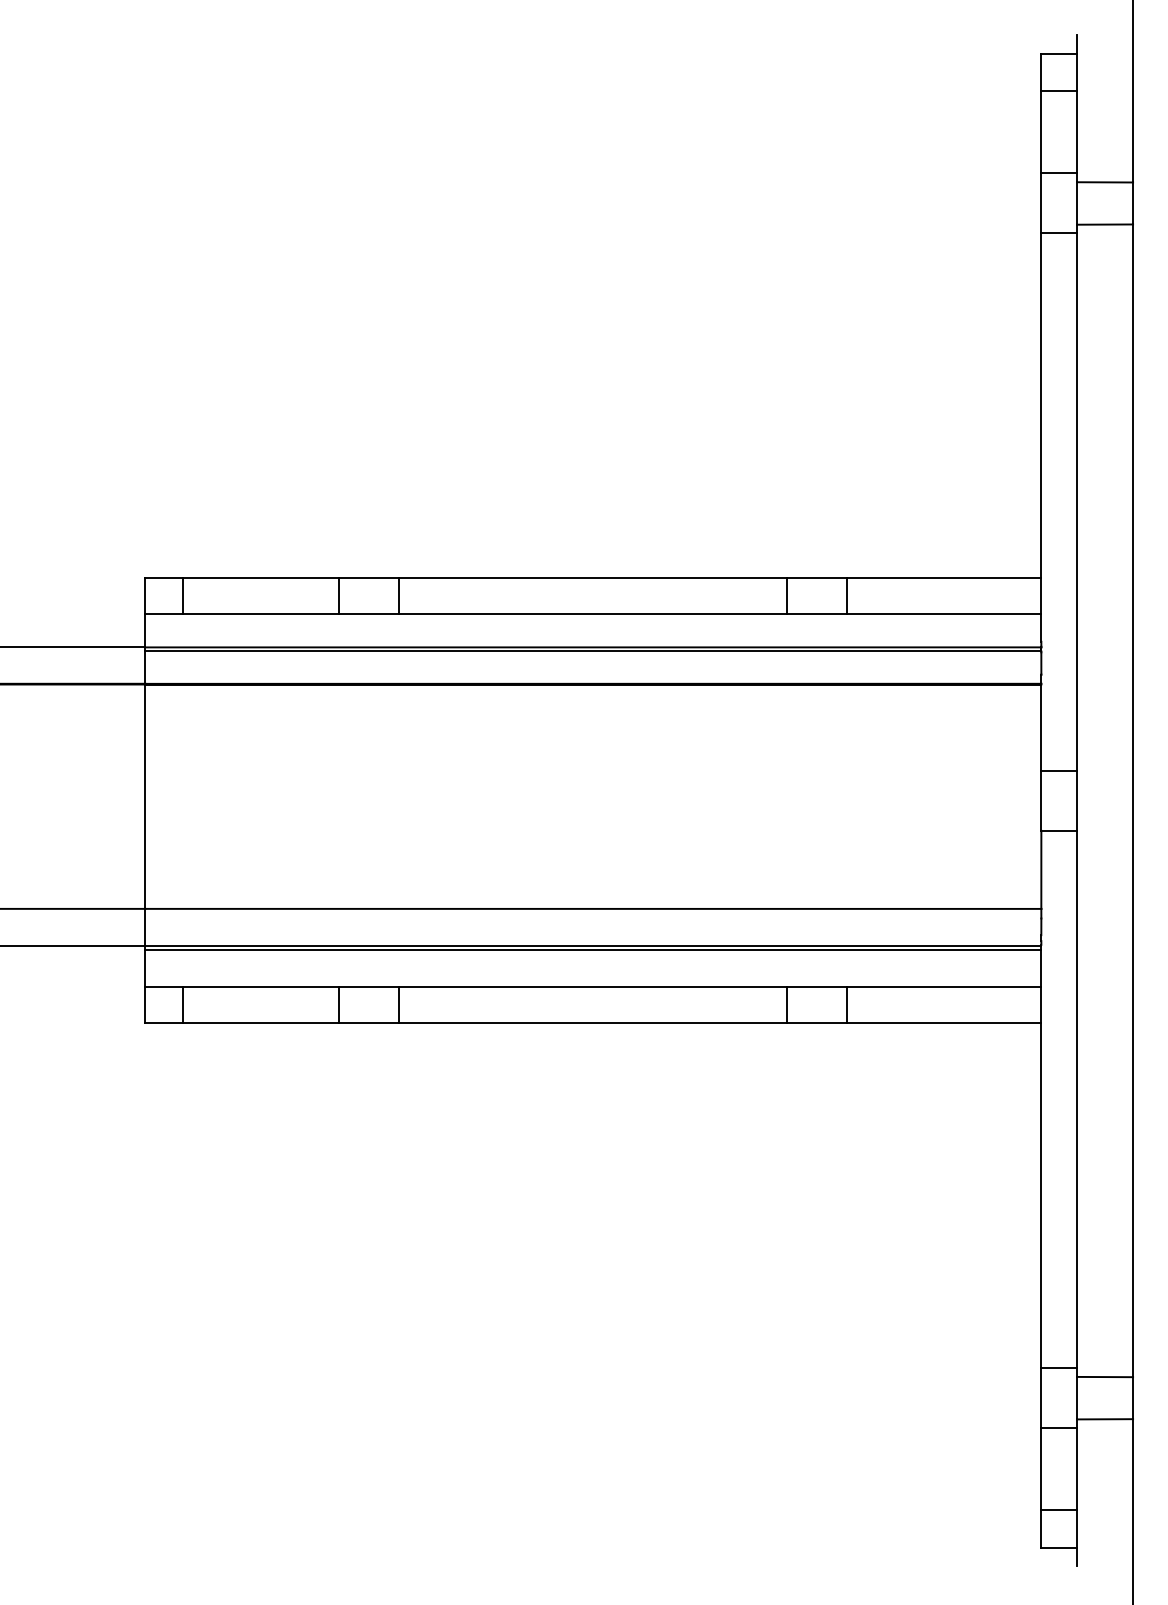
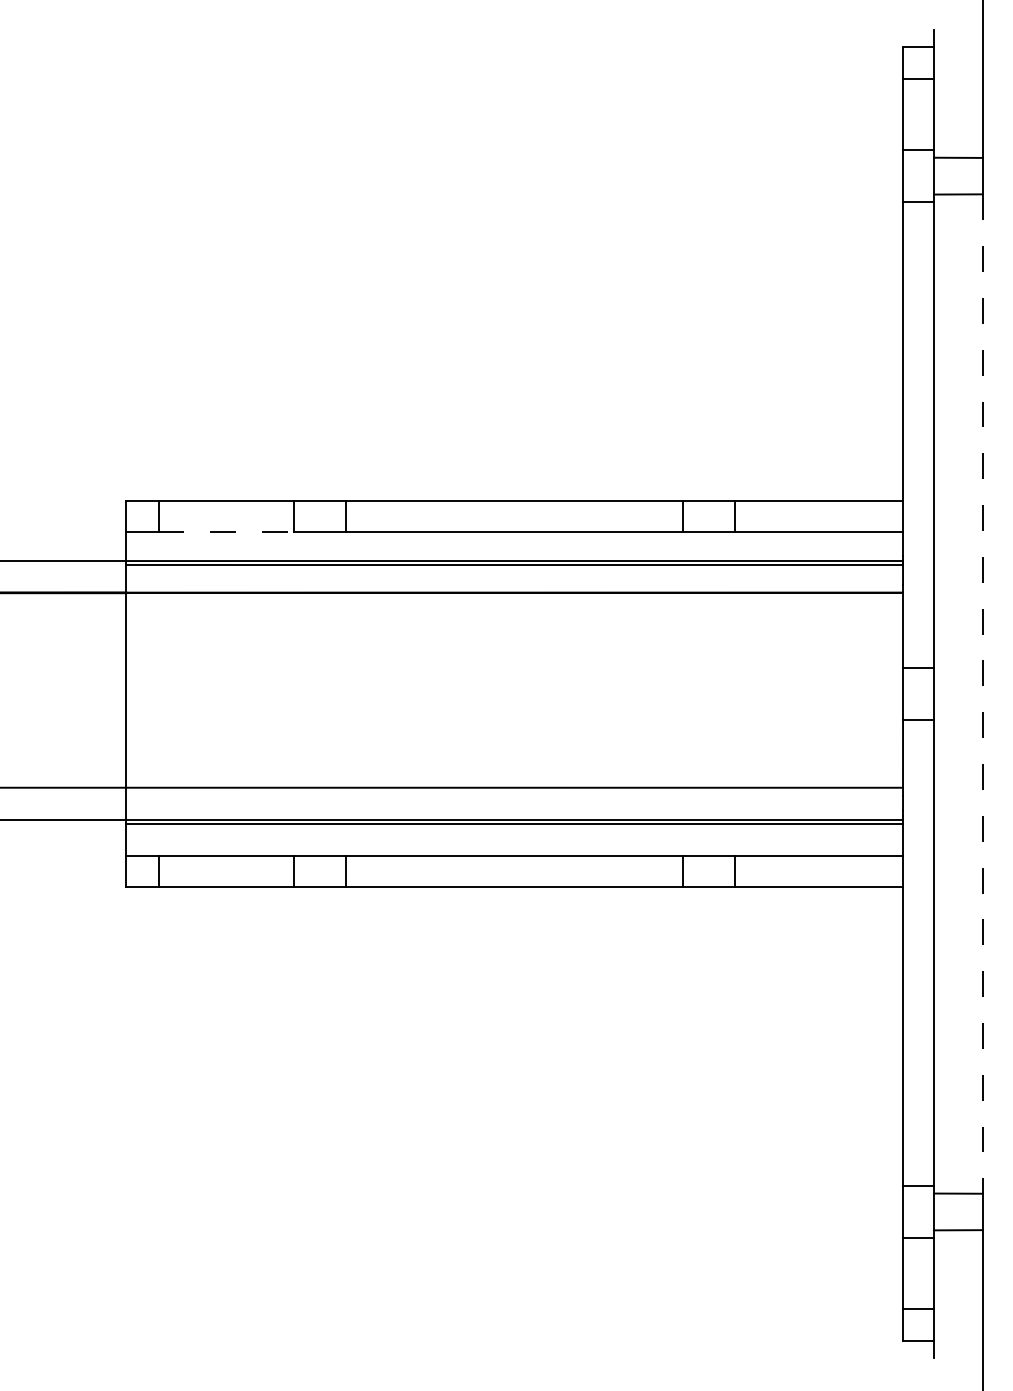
line: (261, 614) -> (226, 532), solid -> dashed
line: (1133, 801) -> (982, 694), solid -> dashed

